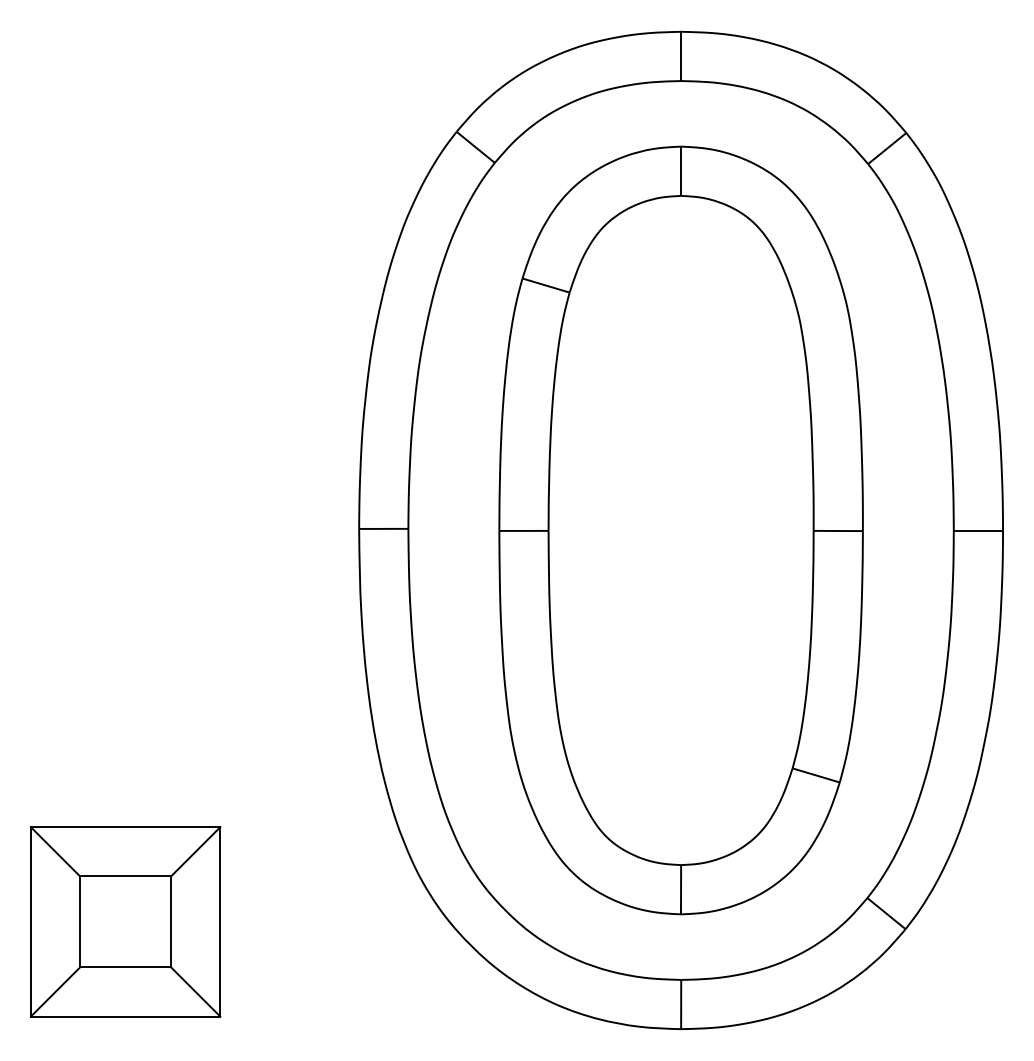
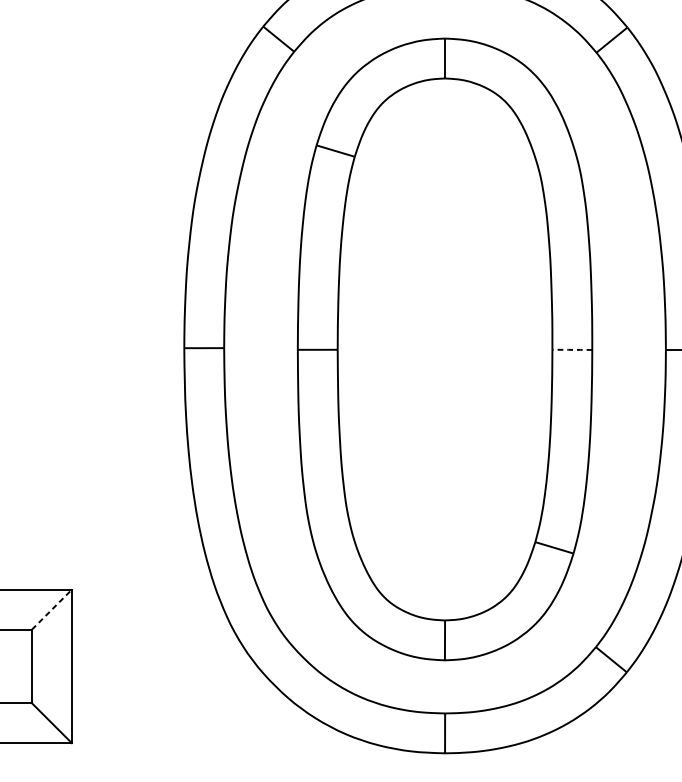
line: (838, 531) -> (572, 350), solid -> dashed
line: (195, 851) -> (51, 609), solid -> dashed

